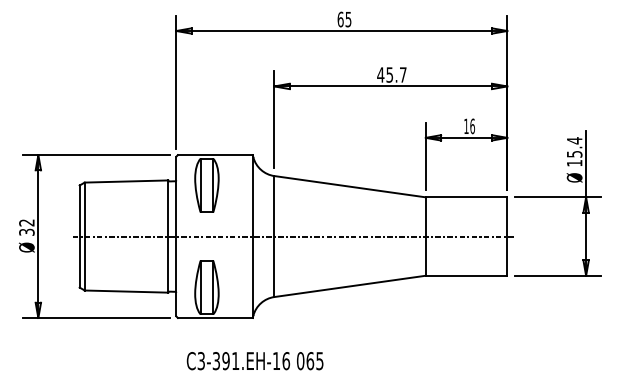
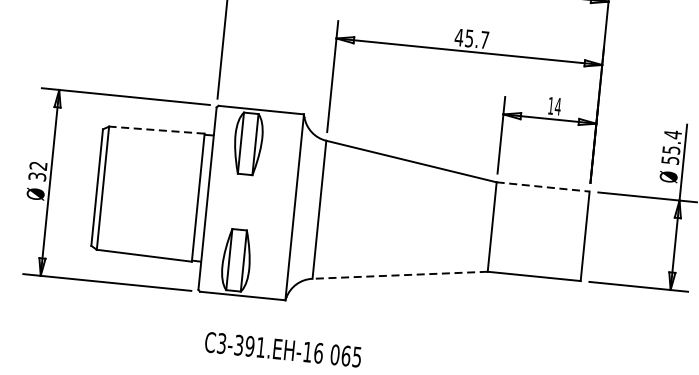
text: (472, 126) -> (557, 106), 16 -> 14
text: (574, 163) -> (670, 160), 15.4 -> 55.4
line: (126, 181) -> (156, 130), solid -> dashed
line: (466, 197) -> (543, 187), solid -> dashed
line: (291, 236) -> (338, 211), removed
line: (349, 286) -> (399, 275), solid -> dashed

